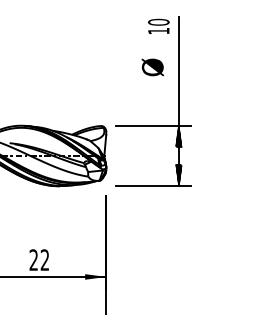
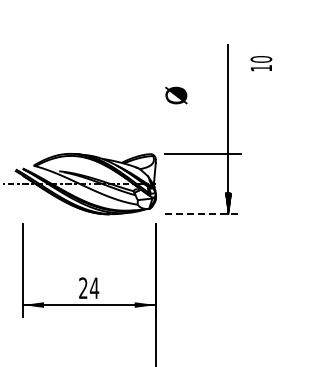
text: (158, 26) -> (261, 63), moved
text: (152, 67) -> (176, 95), moved
hatch: (178, 136) -> (228, 164), removed
line: (153, 186) -> (203, 214), solid -> dashed
text: (44, 259) -> (94, 287), 22 -> 24

